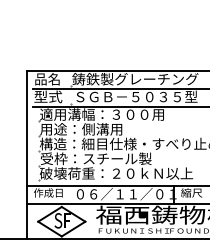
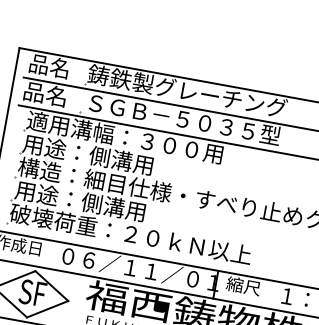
text: (48, 96) -> (46, 93), 型式 -> 品名
text: (95, 158) -> (102, 204), 受枠：スチール製 -> 用途：側溝用

